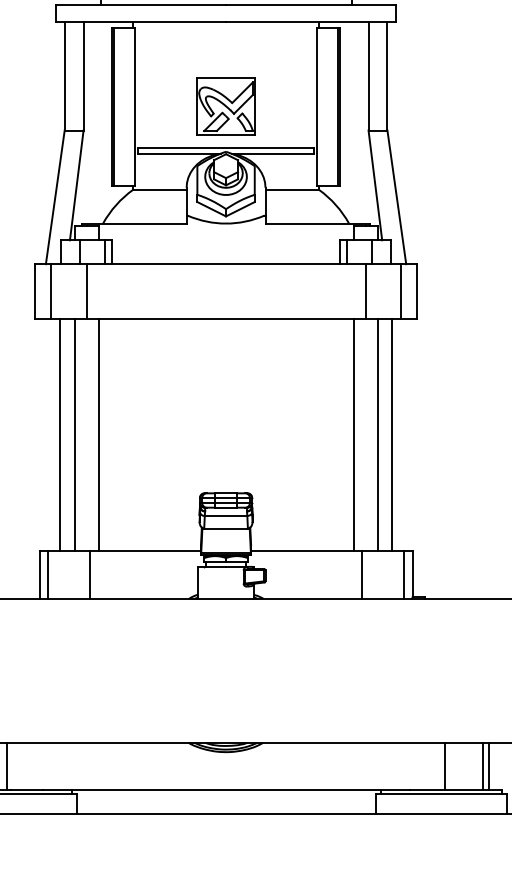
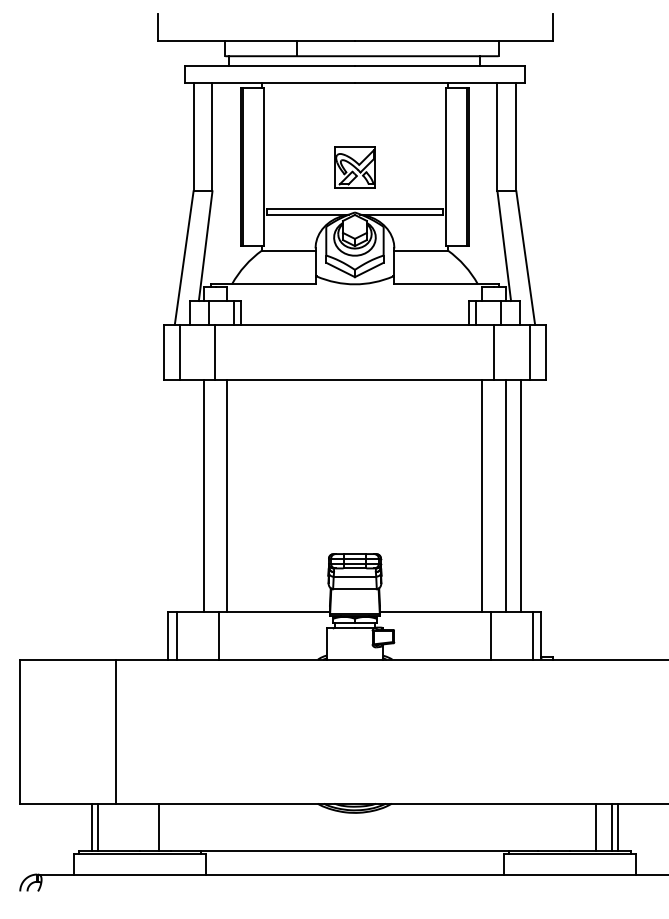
part: (225, 106) -> (354, 167), size x0.7
line: (59, 434) -> (188, 495), removed
line: (6, 766) -> (158, 827), moved
line: (445, 766) -> (596, 827), moved

